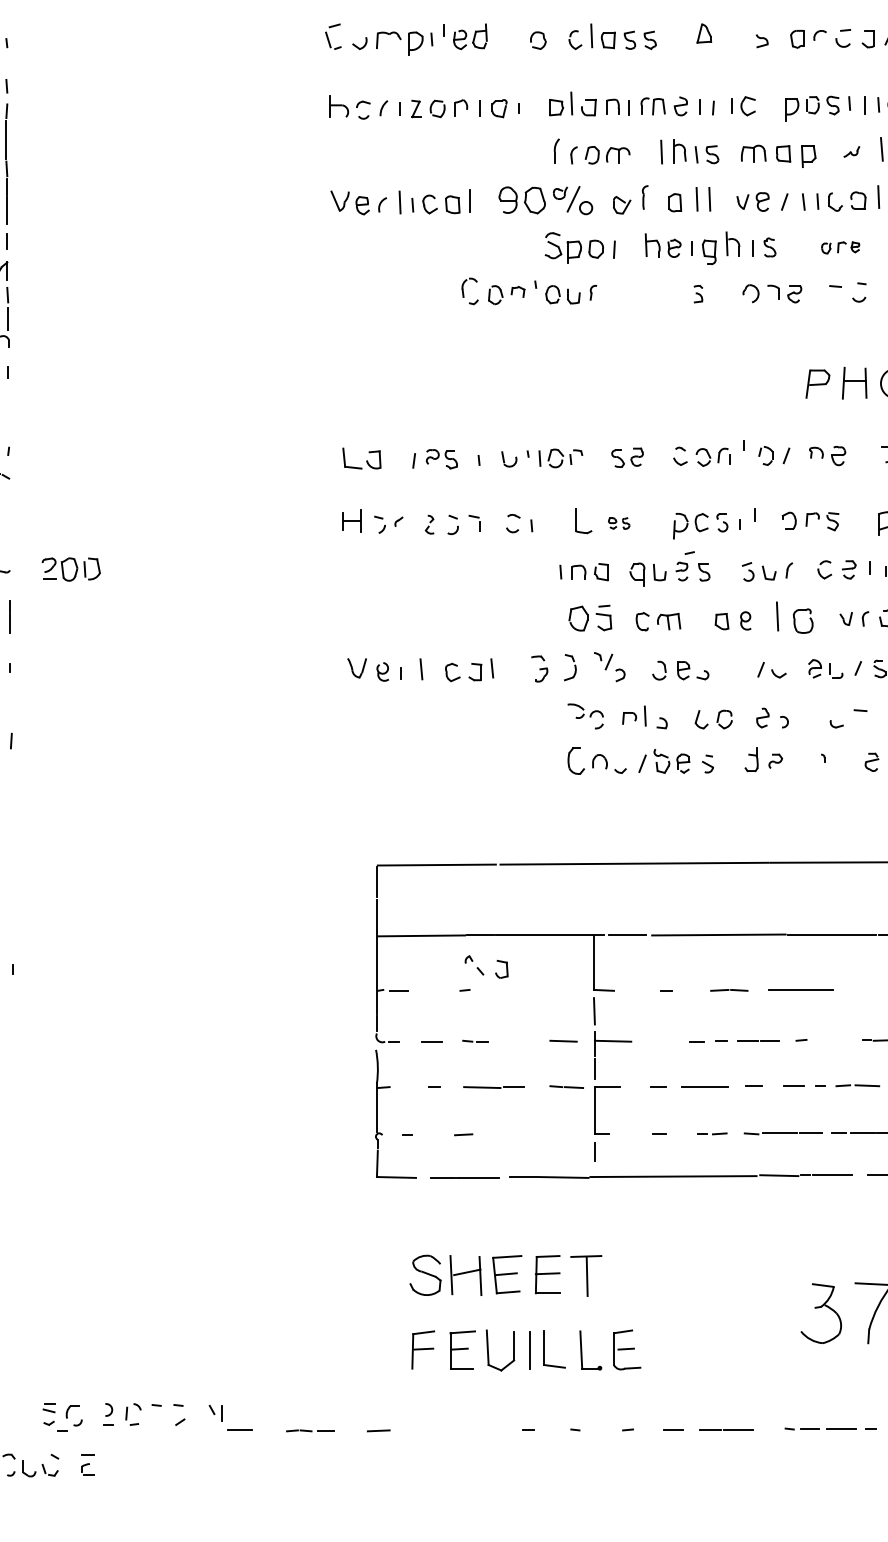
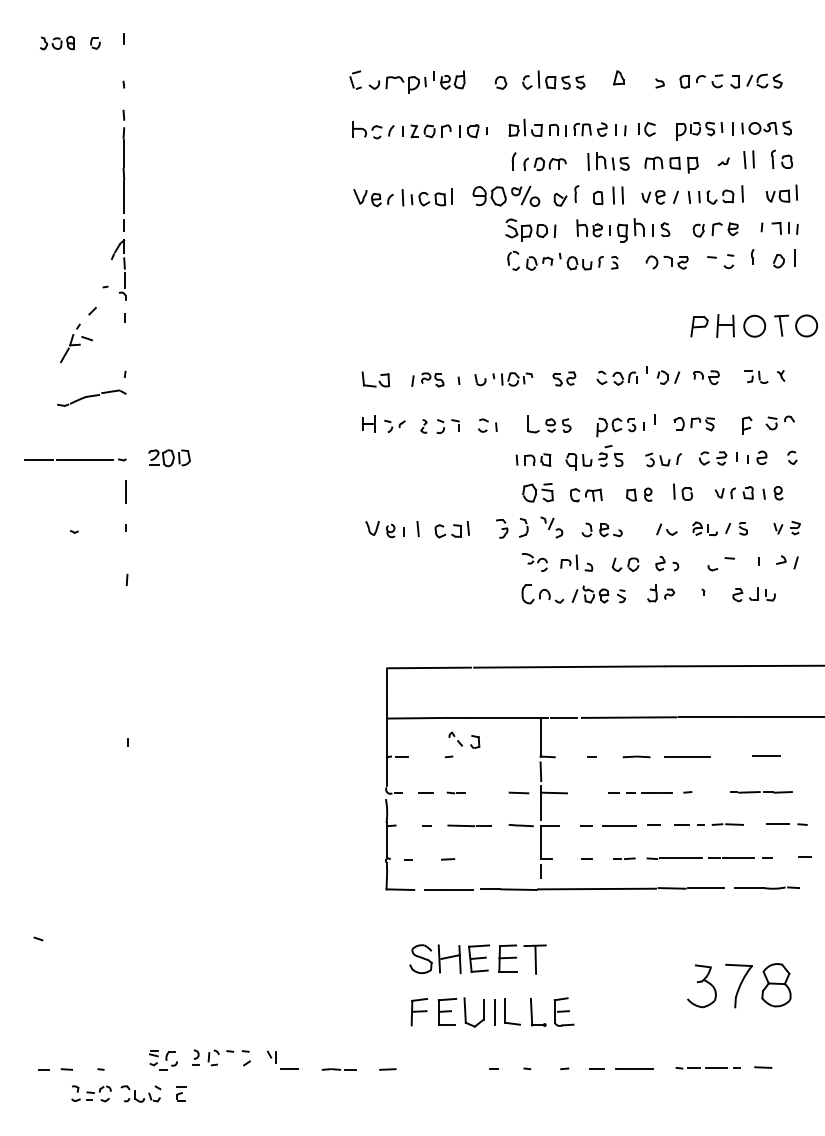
part: (840, 247) -> (715, 229), size x1.67
part: (529, 290) -> (555, 260), moved
part: (619, 523) -> (558, 425), size x1.67
part: (793, 616) -> (682, 491), size x0.71

